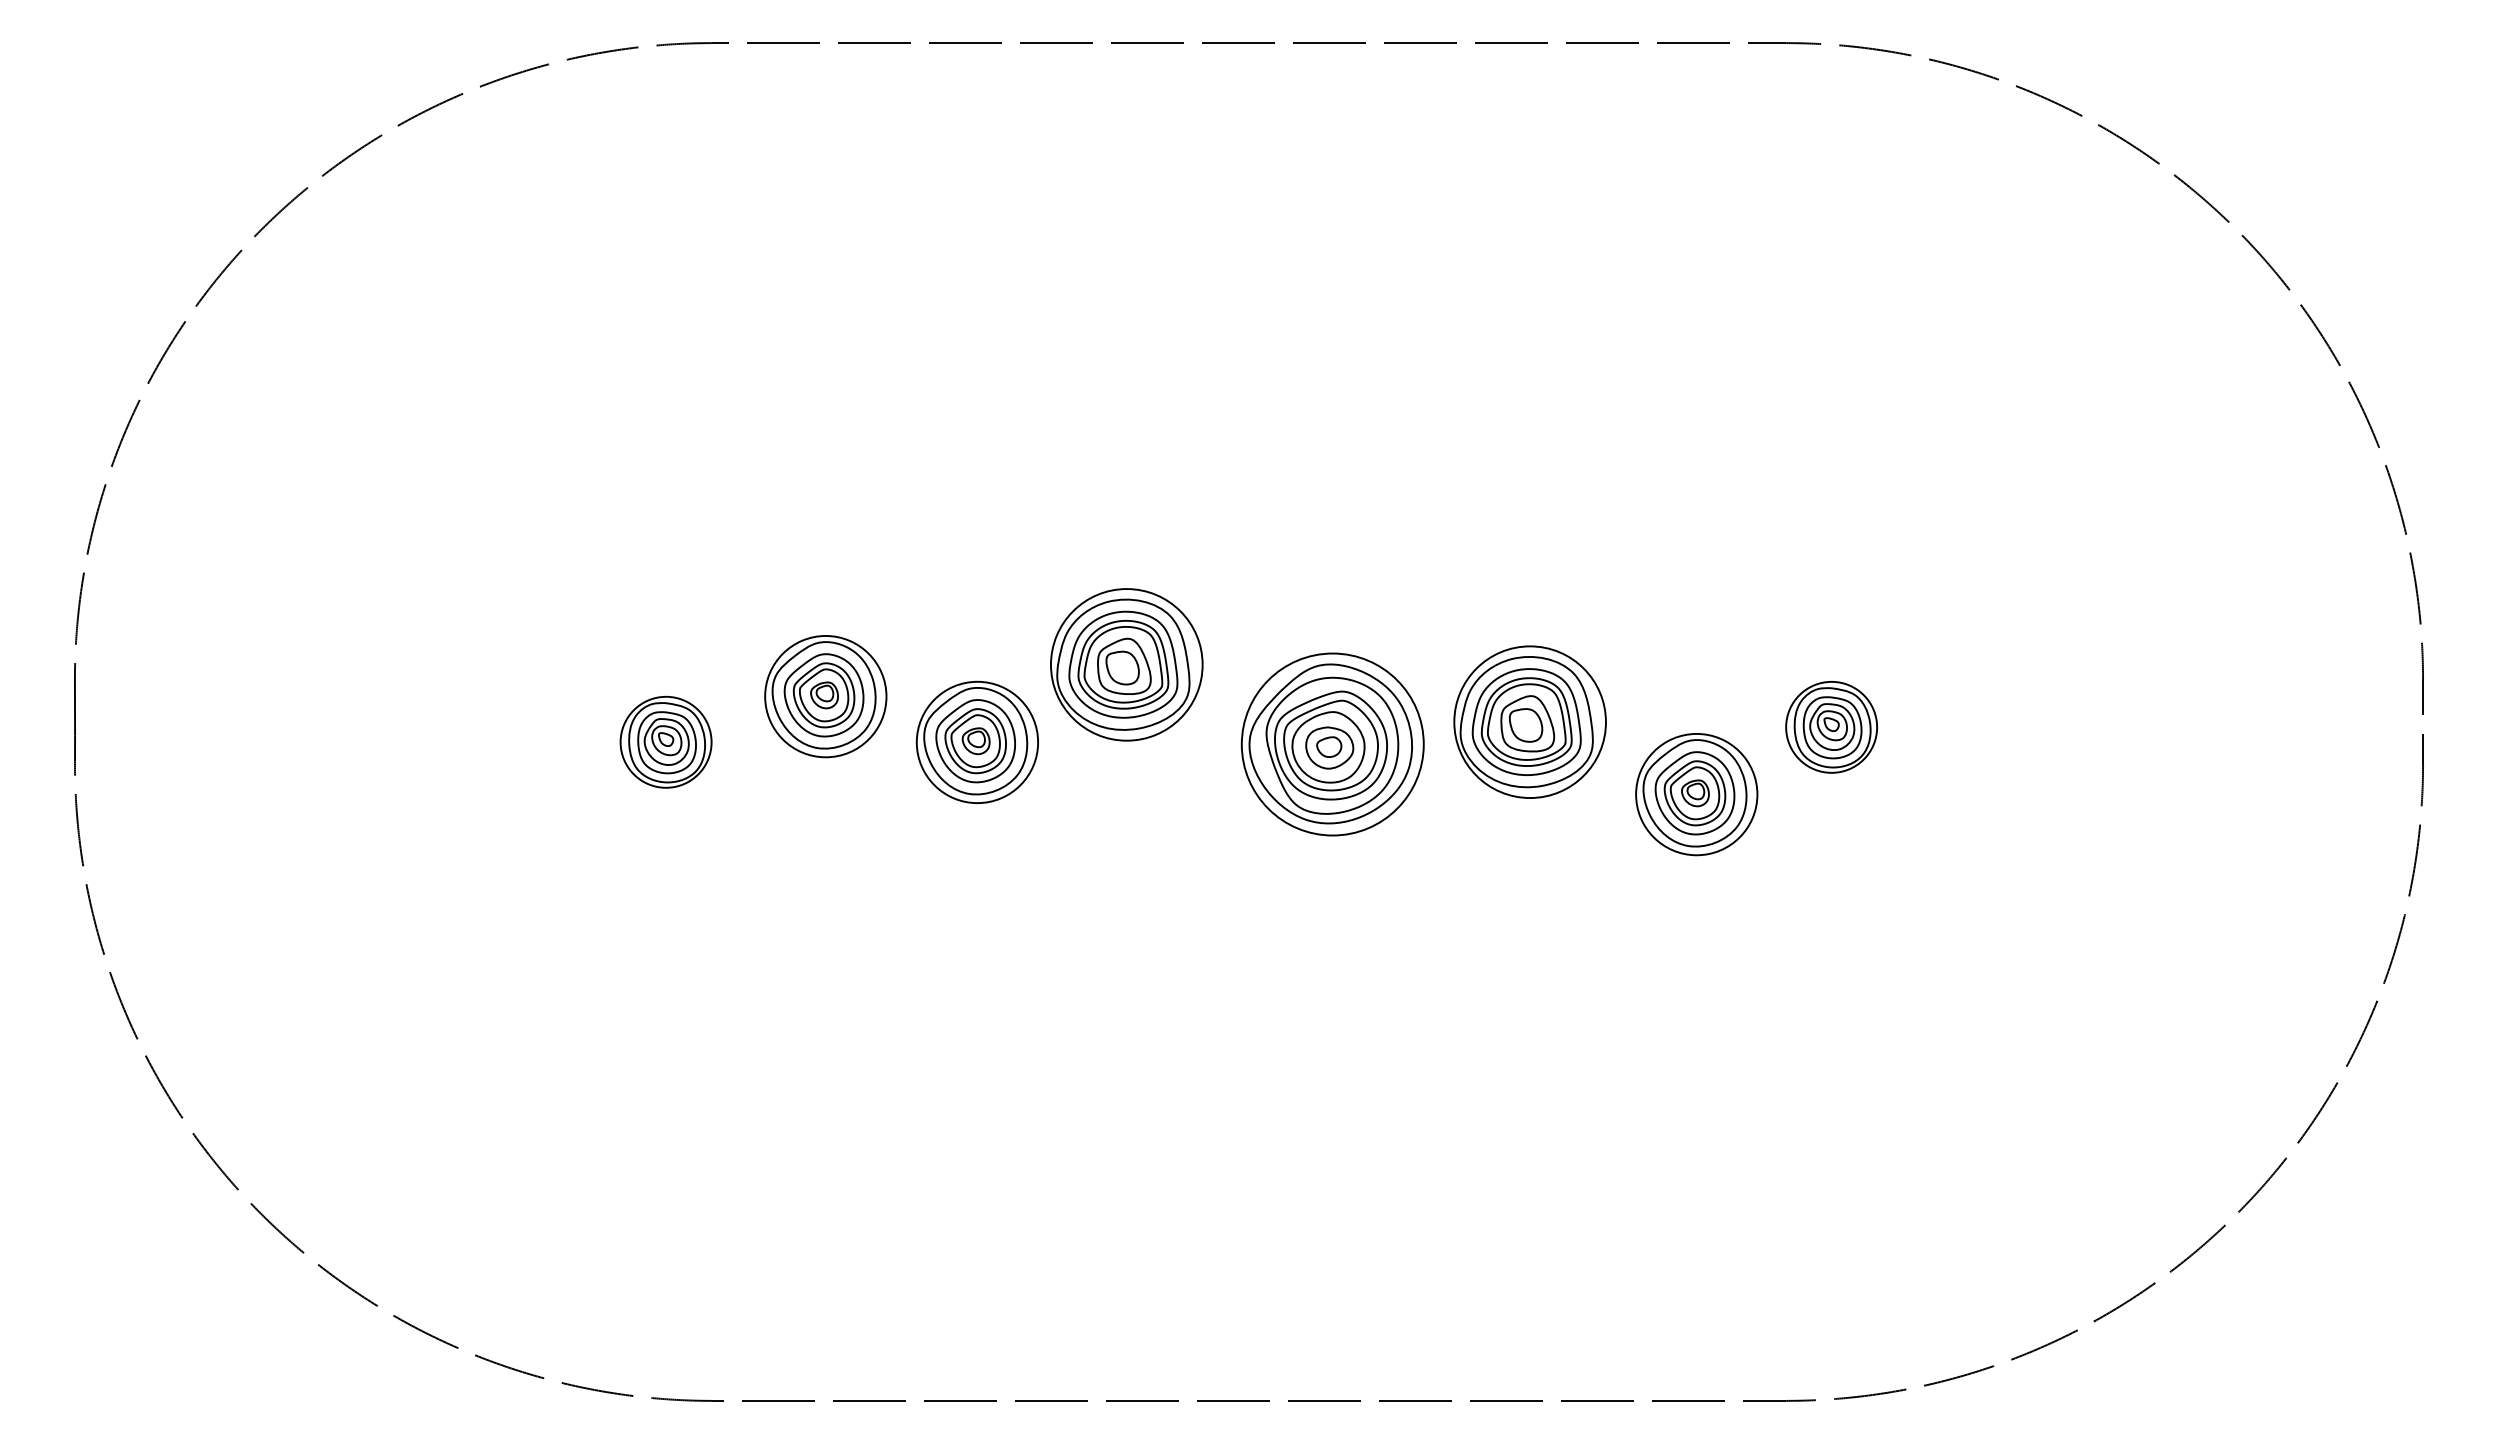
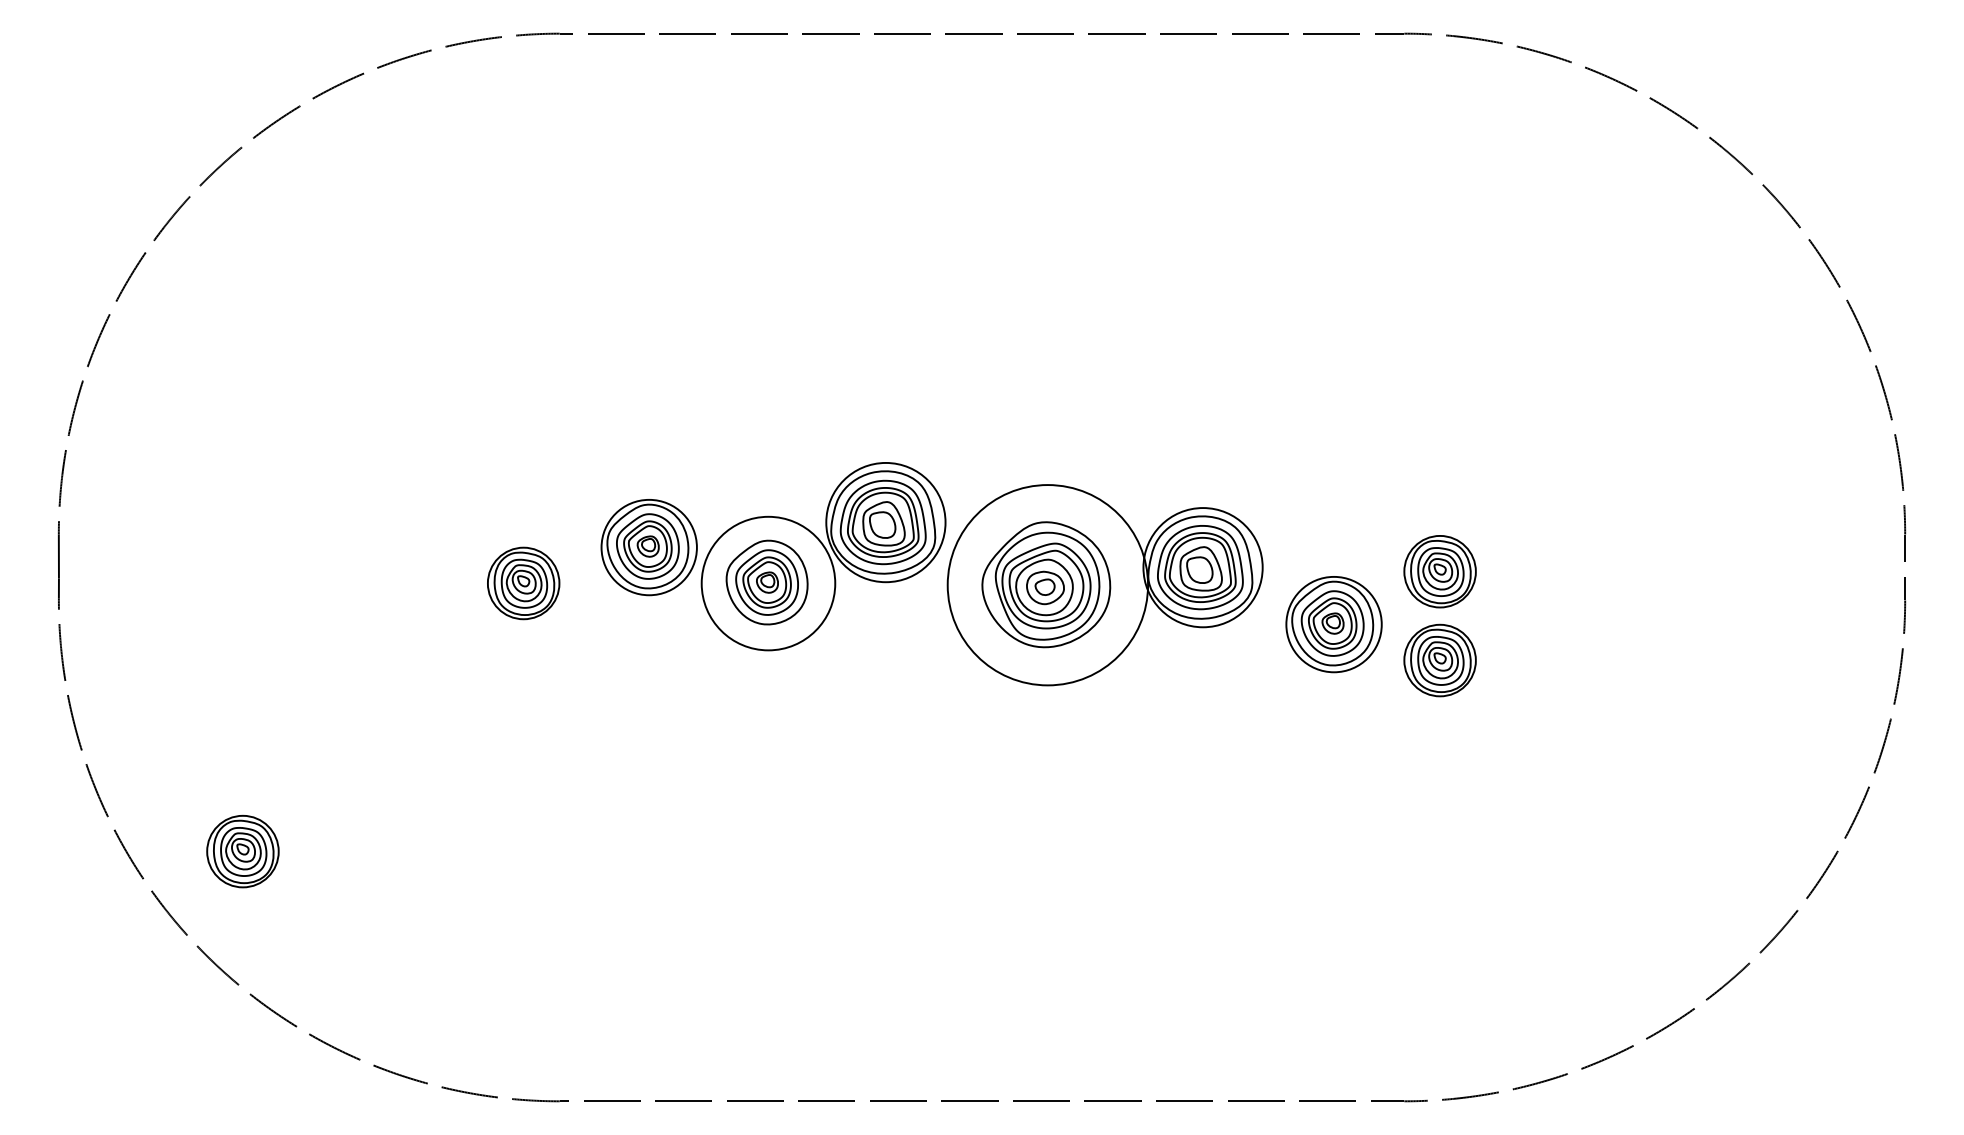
circle: (977, 742) -> (768, 583), size x1.4
circle: (1332, 744) -> (1047, 585), size x1.4
part: (1831, 840) -> (1440, 660), added
part: (308, 1082) -> (242, 850), added

